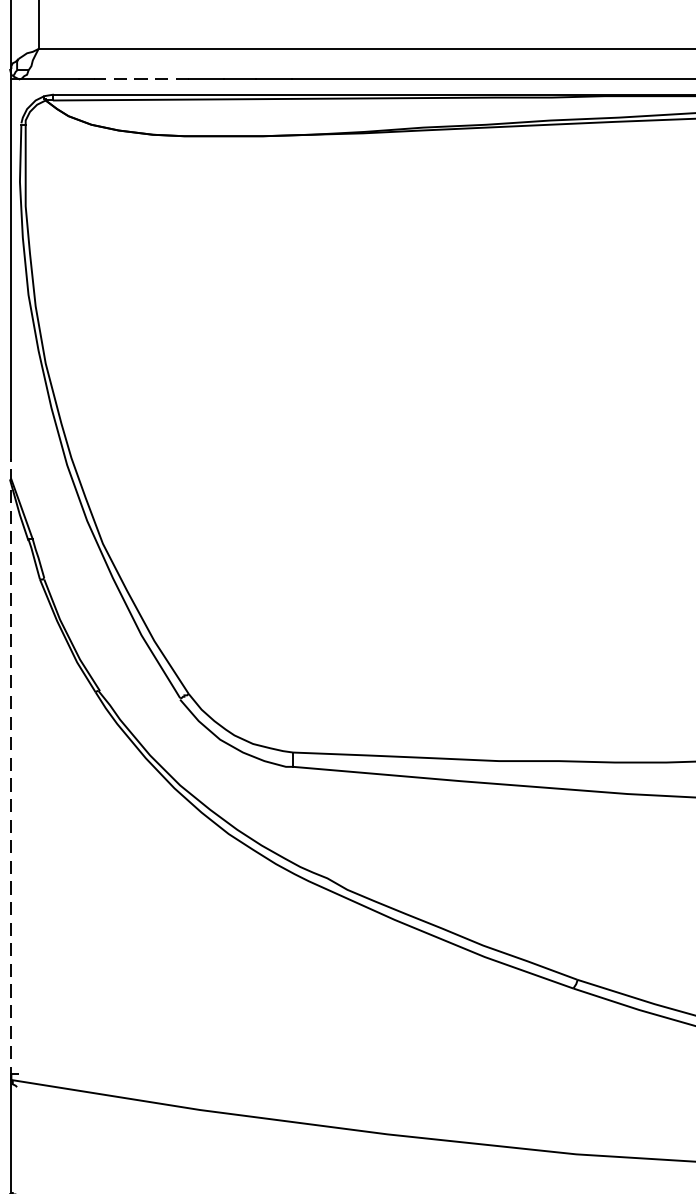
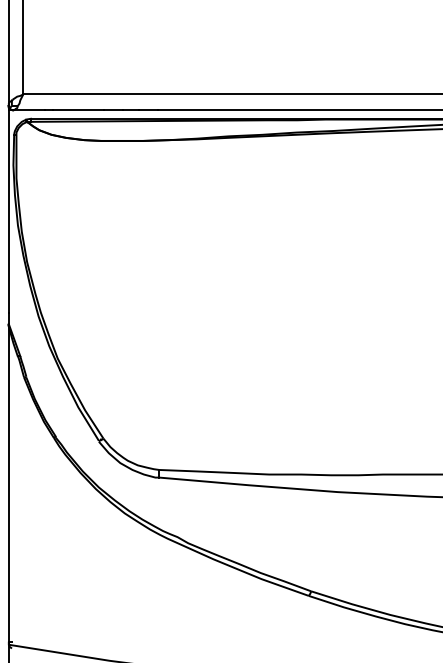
line: (139, 79) -> (77, 110), dashed -> solid
line: (10, 770) -> (8, 479), dashed -> solid

